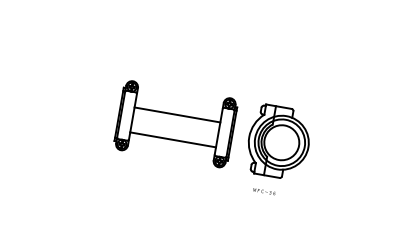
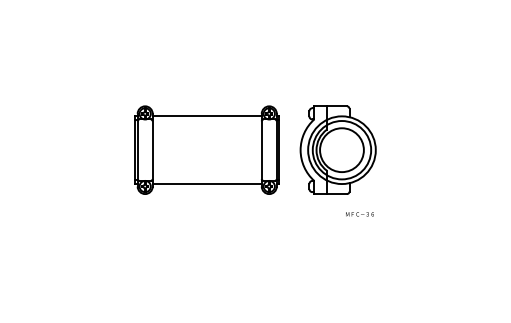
line: (176, 114) -> (206, 116), moved
line: (172, 140) -> (206, 184), moved
text: (263, 191) -> (359, 214), moved

